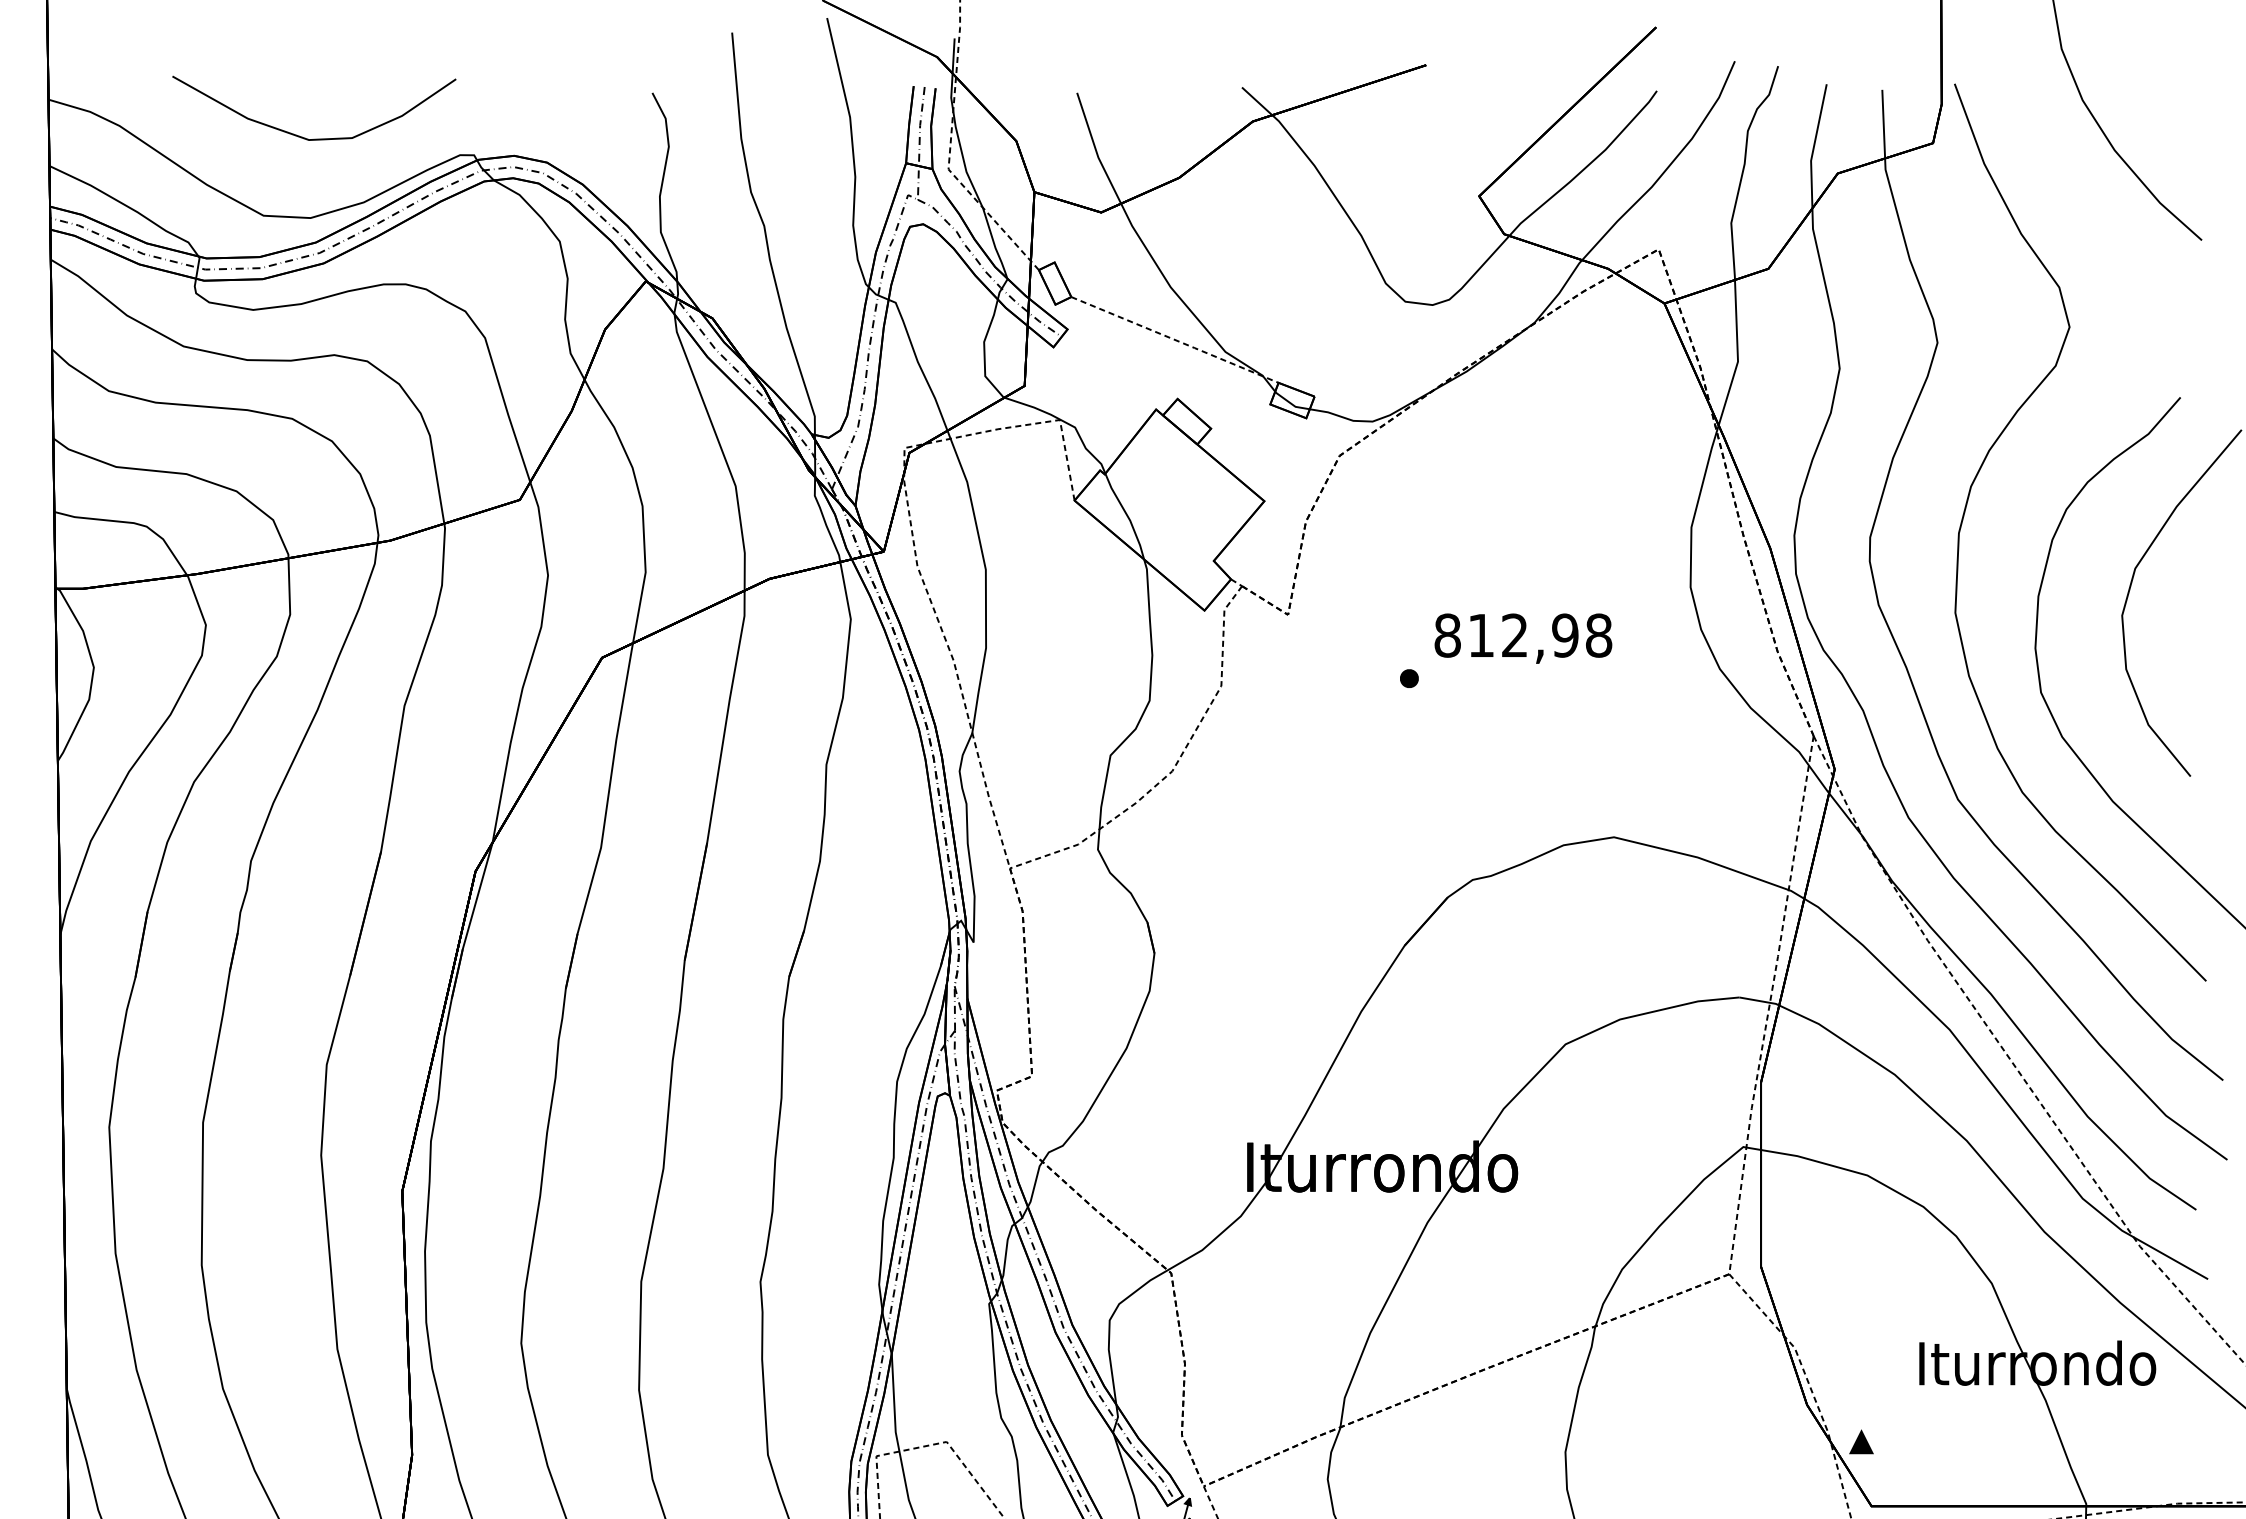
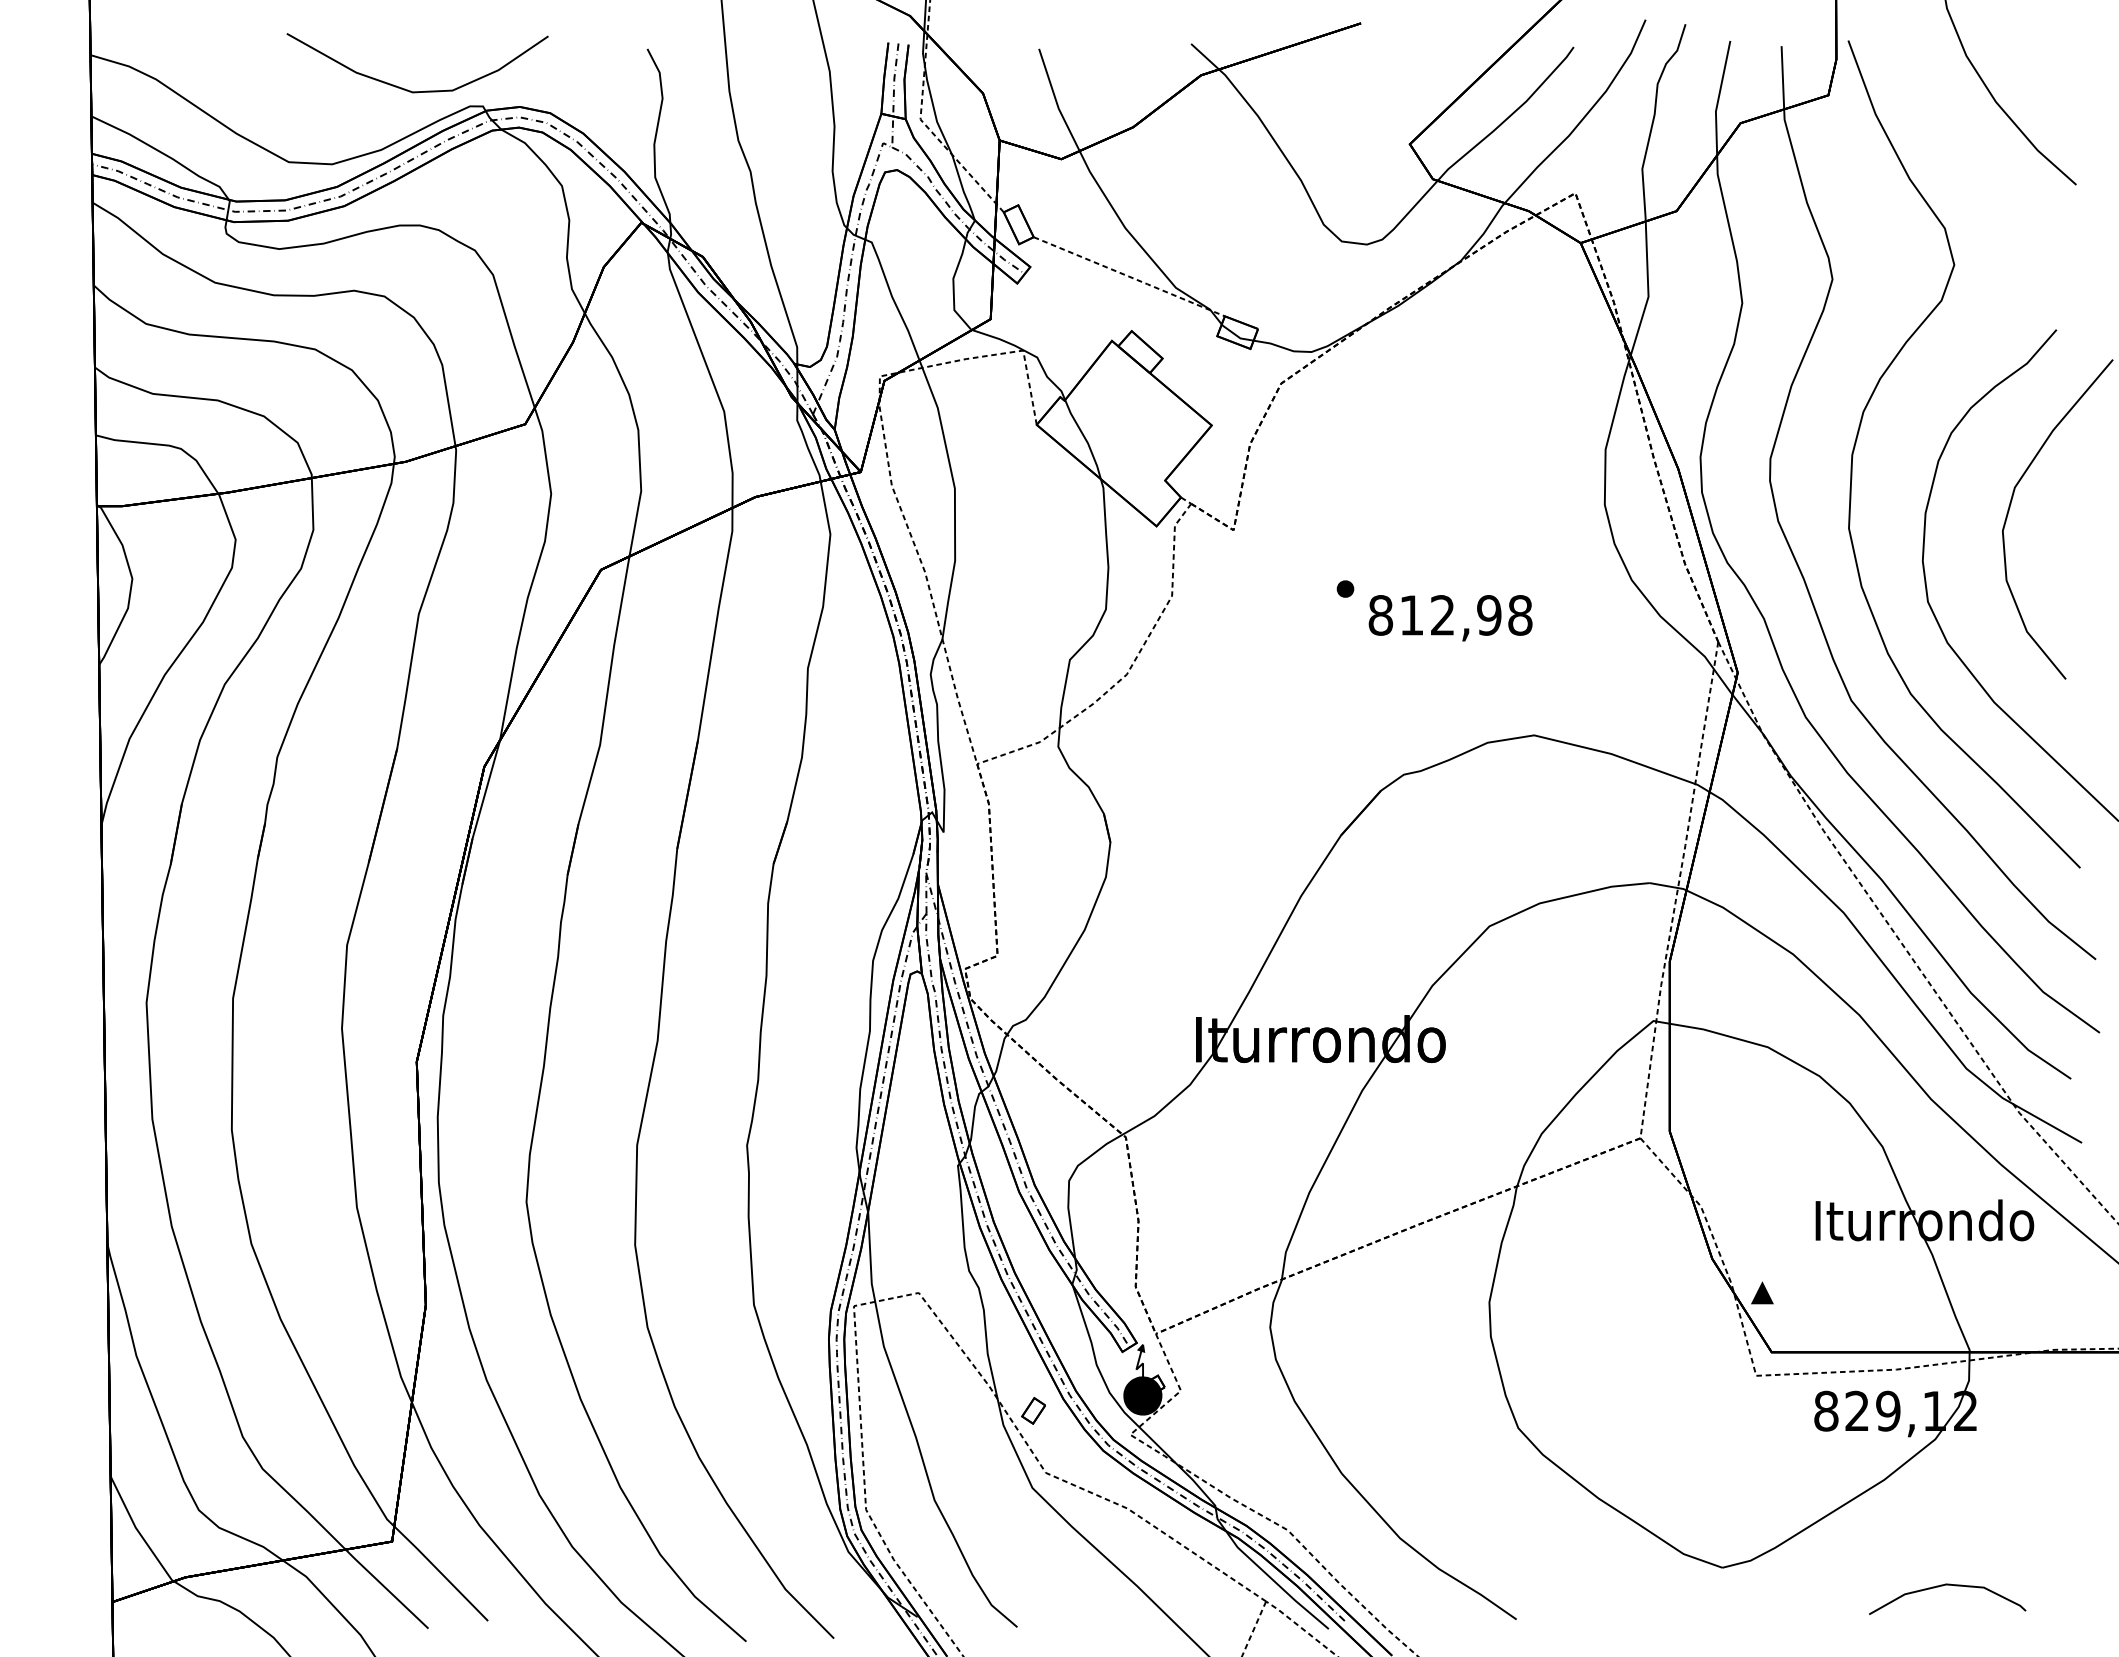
curve: (301, 135) -> (405, 88), moved
text: (1523, 638) -> (1450, 618), moved

